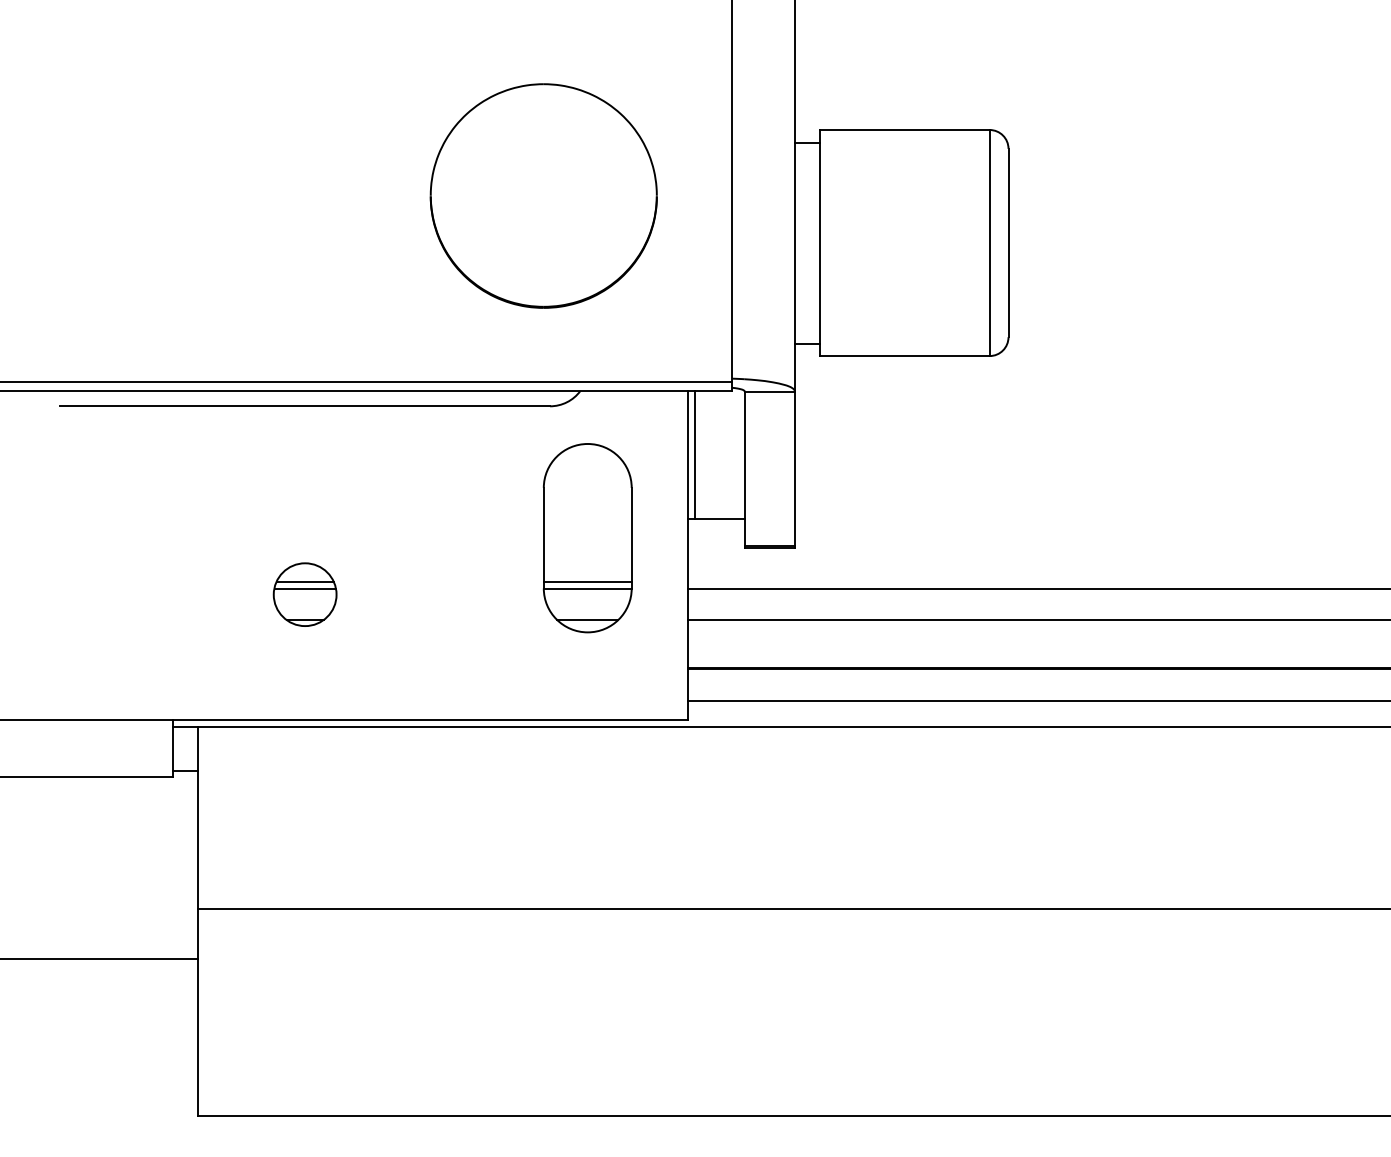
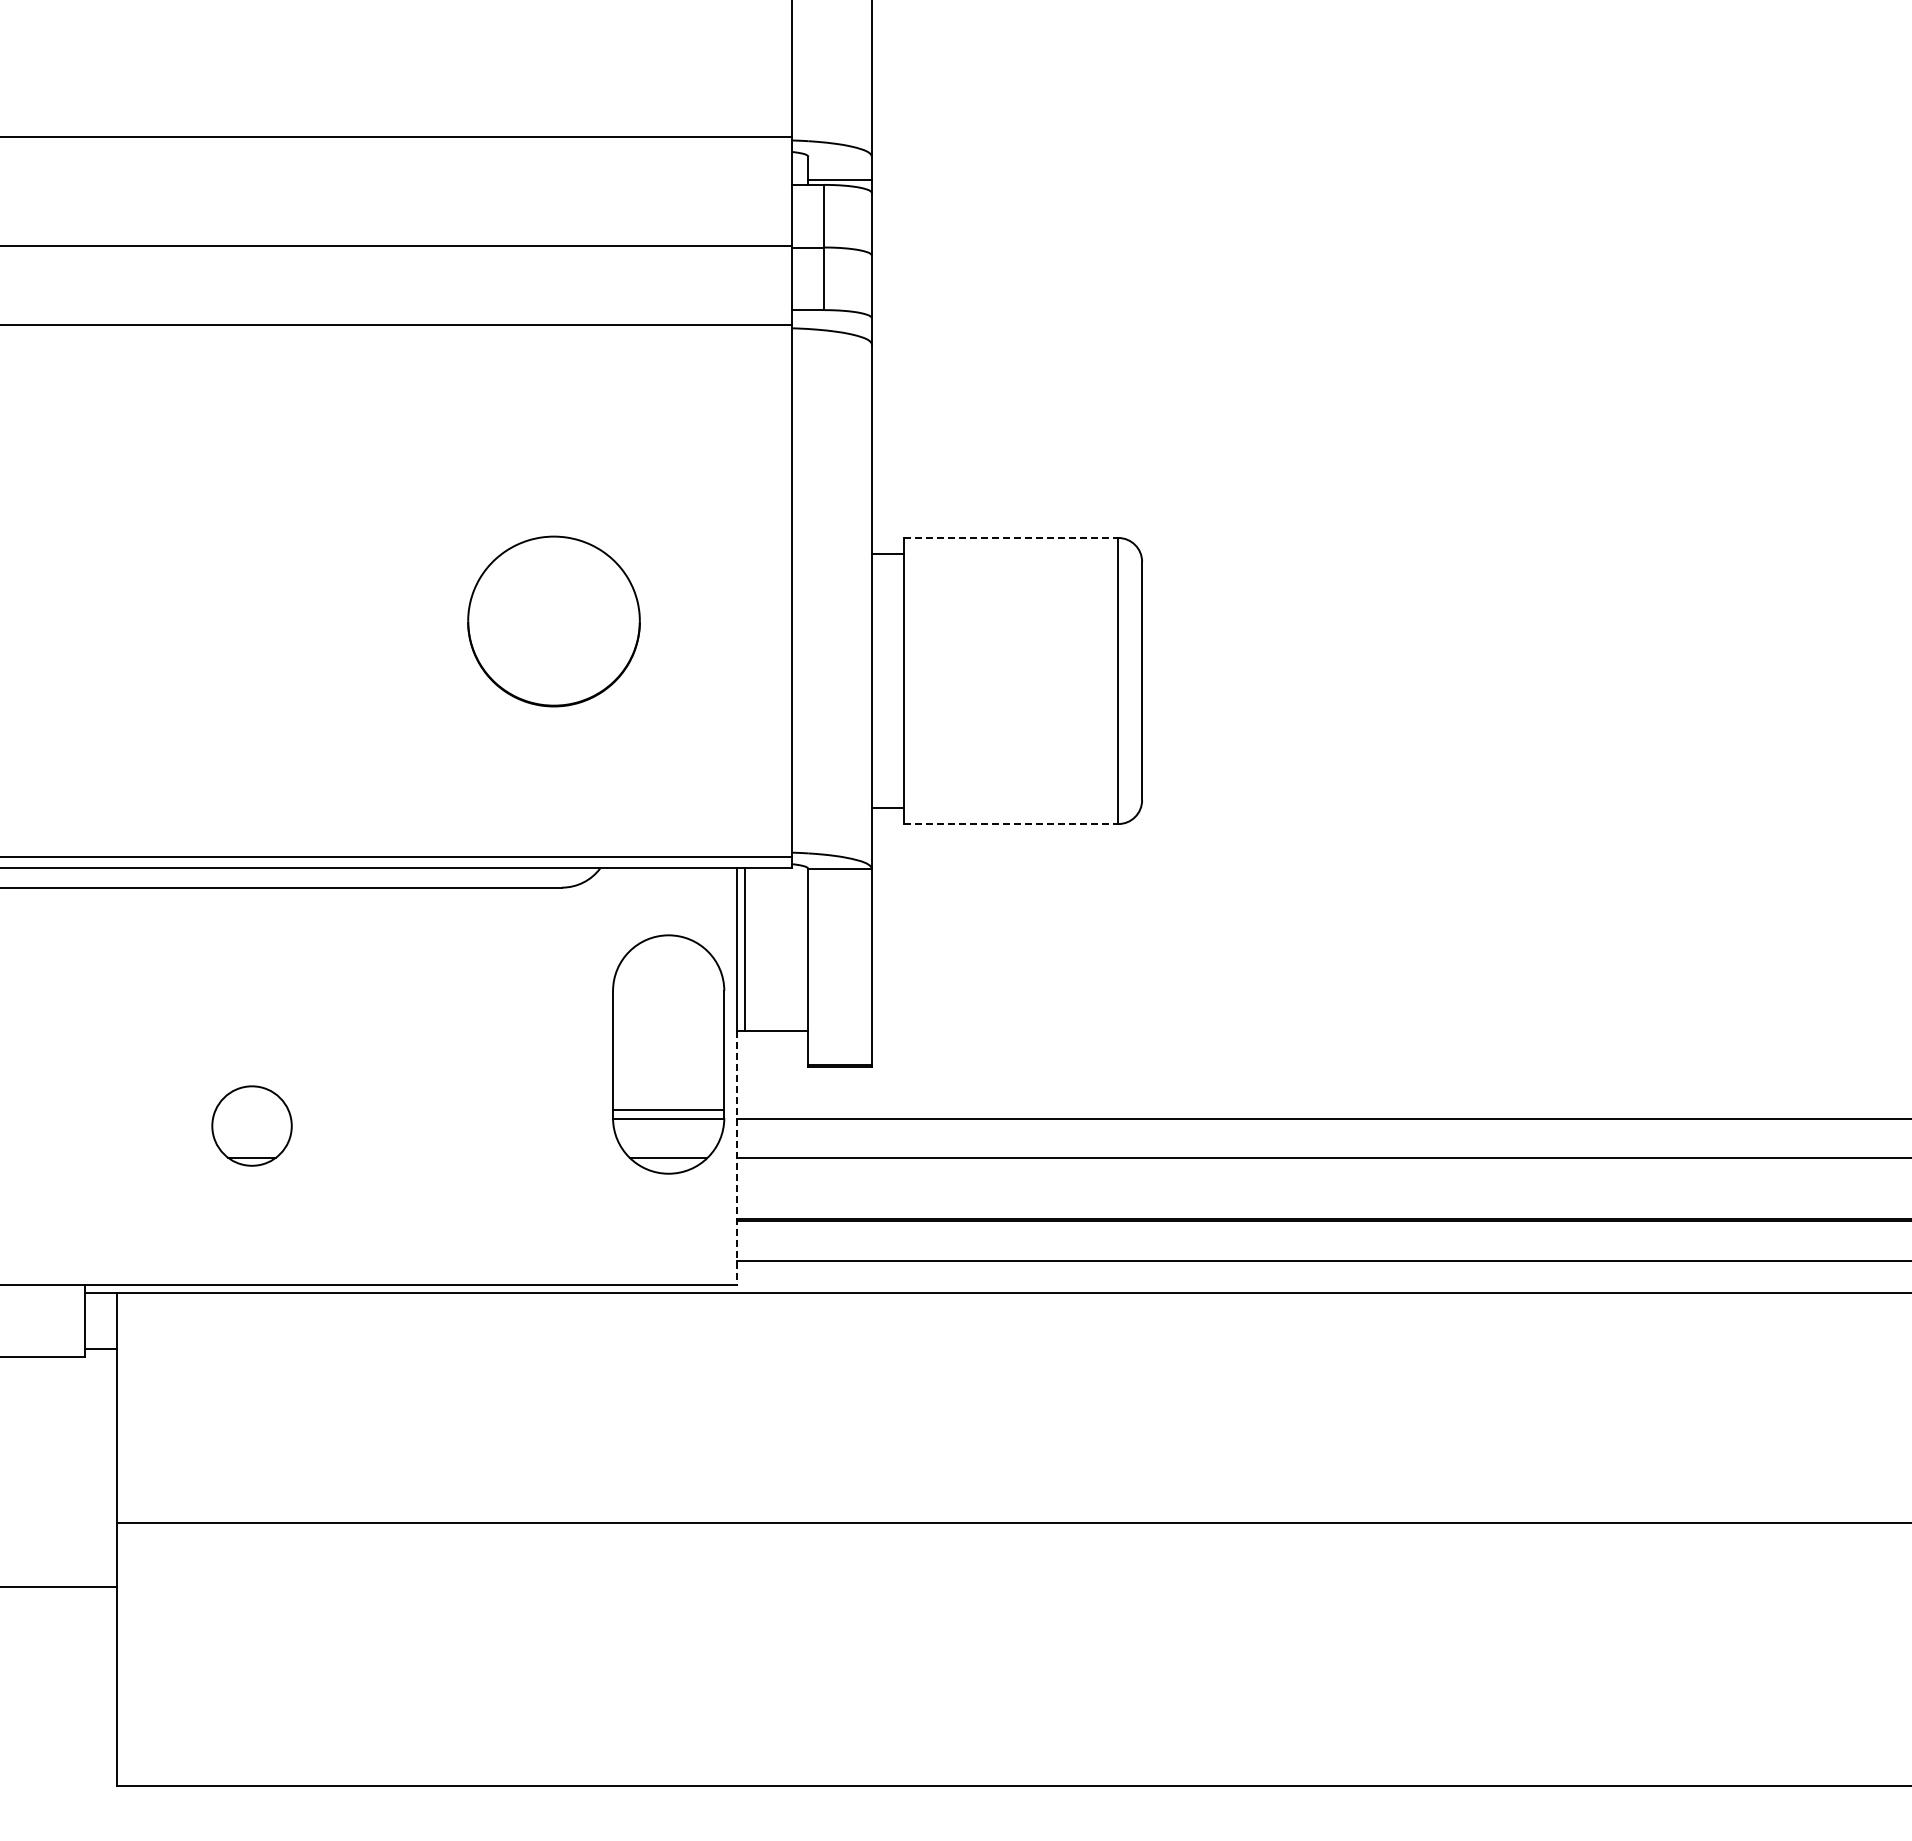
line: (905, 129) -> (1011, 537), solid -> dashed
part: (543, 195) -> (553, 621), size x0.6
line: (905, 356) -> (1011, 824), solid -> dashed
part: (587, 538) -> (668, 1054), moved
line: (305, 582) -> (252, 1110), removed
line: (304, 589) -> (251, 1119), removed
line: (687, 620) -> (736, 1158), solid -> dashed

